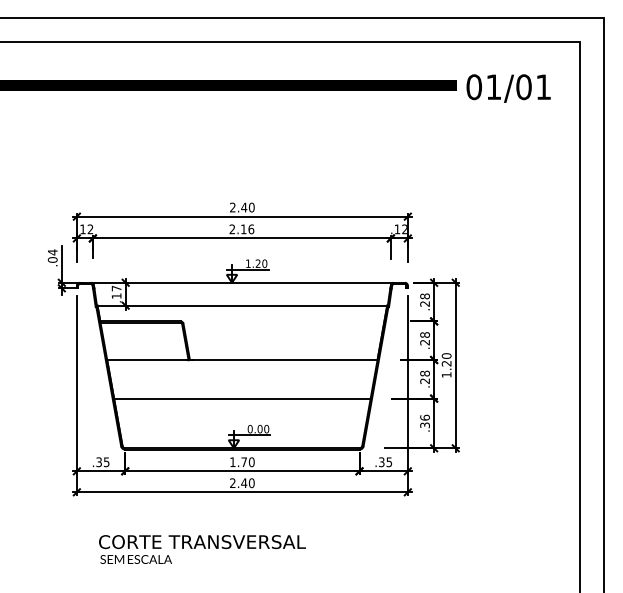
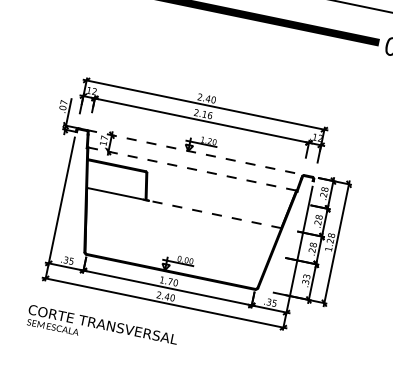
text: (52, 252) -> (63, 102), .04 -> .07
line: (242, 282) -> (195, 152), solid -> dashed
line: (242, 305) -> (192, 168), solid -> dashed
text: (446, 355) -> (331, 235), 1.20 -> 1.28
line: (284, 360) -> (214, 214), solid -> dashed
line: (242, 398) -> (178, 235), removed
text: (424, 417) -> (306, 276), .36 -> .33
text: (202, 549) -> (102, 329), moved

